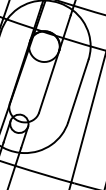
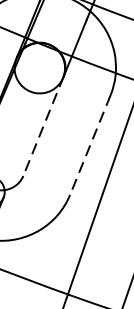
line: (49, 81) -> (44, 125), solid -> dashed
line: (78, 90) -> (90, 144), solid -> dashed

